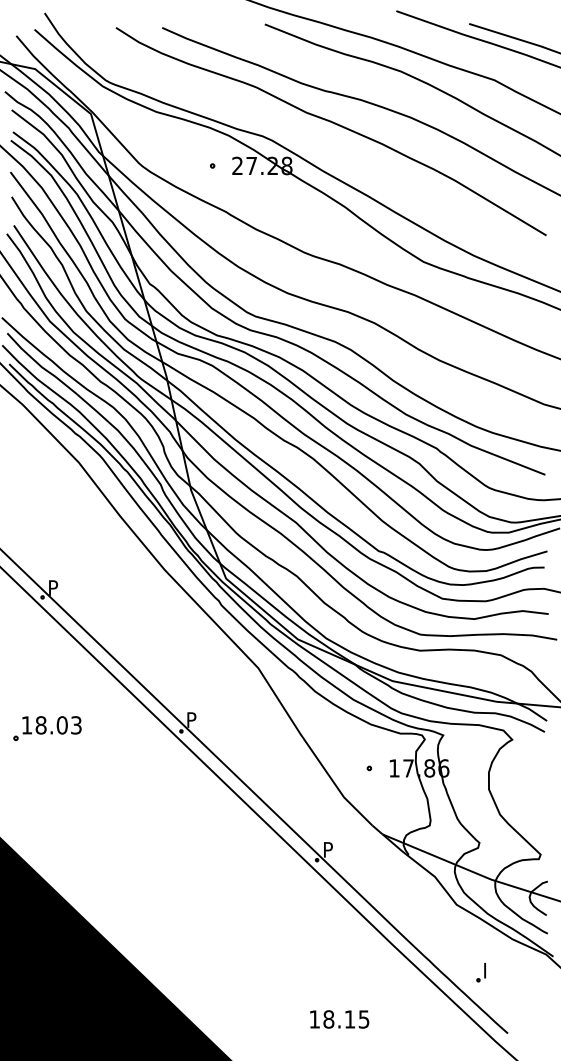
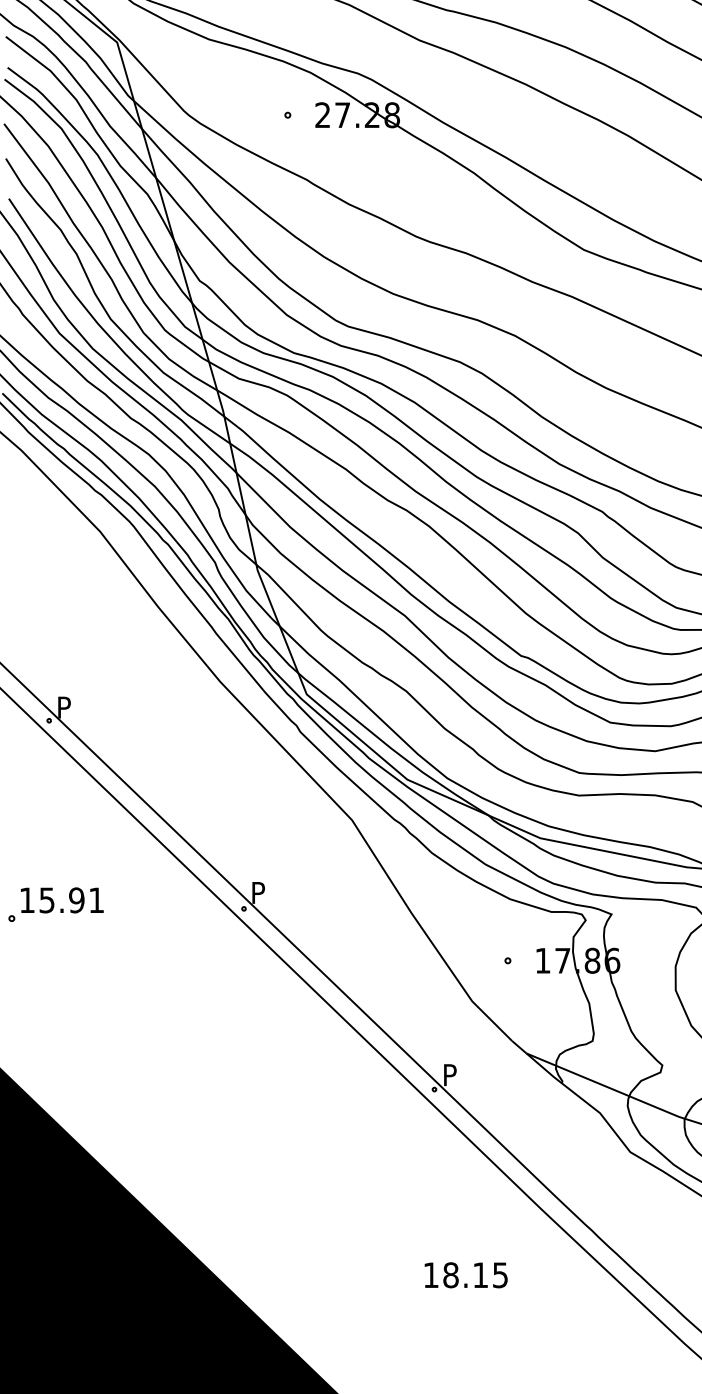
text: (58, 725) -> (71, 900), 18.03 -> 15.91
part: (480, 972) -> (663, 1247), removed
text: (339, 1019) -> (465, 1275), moved

